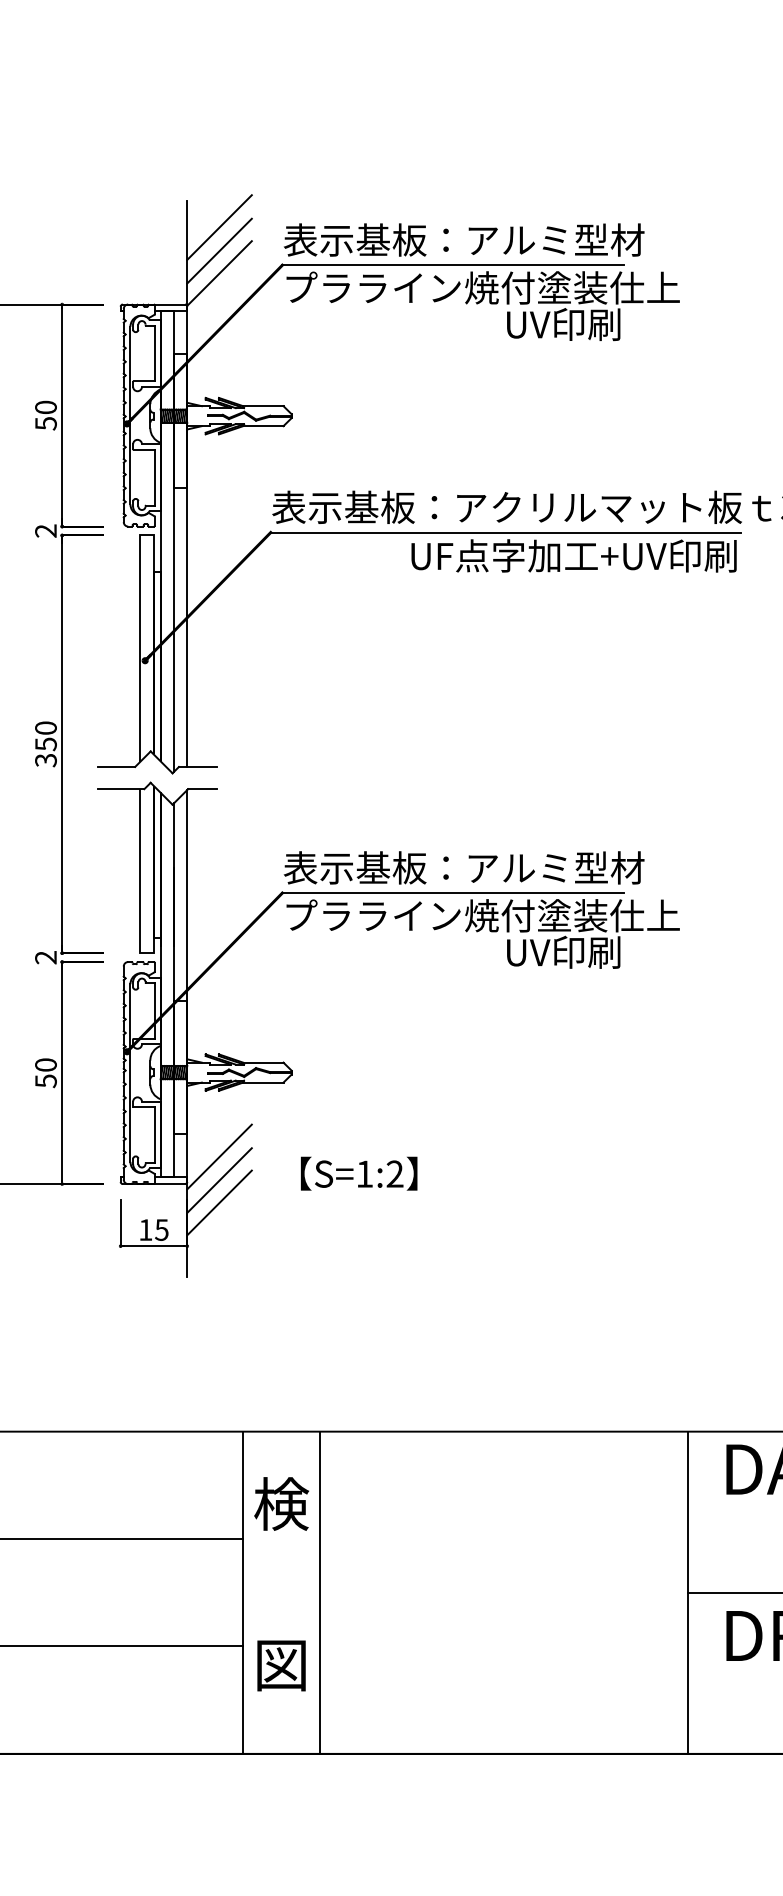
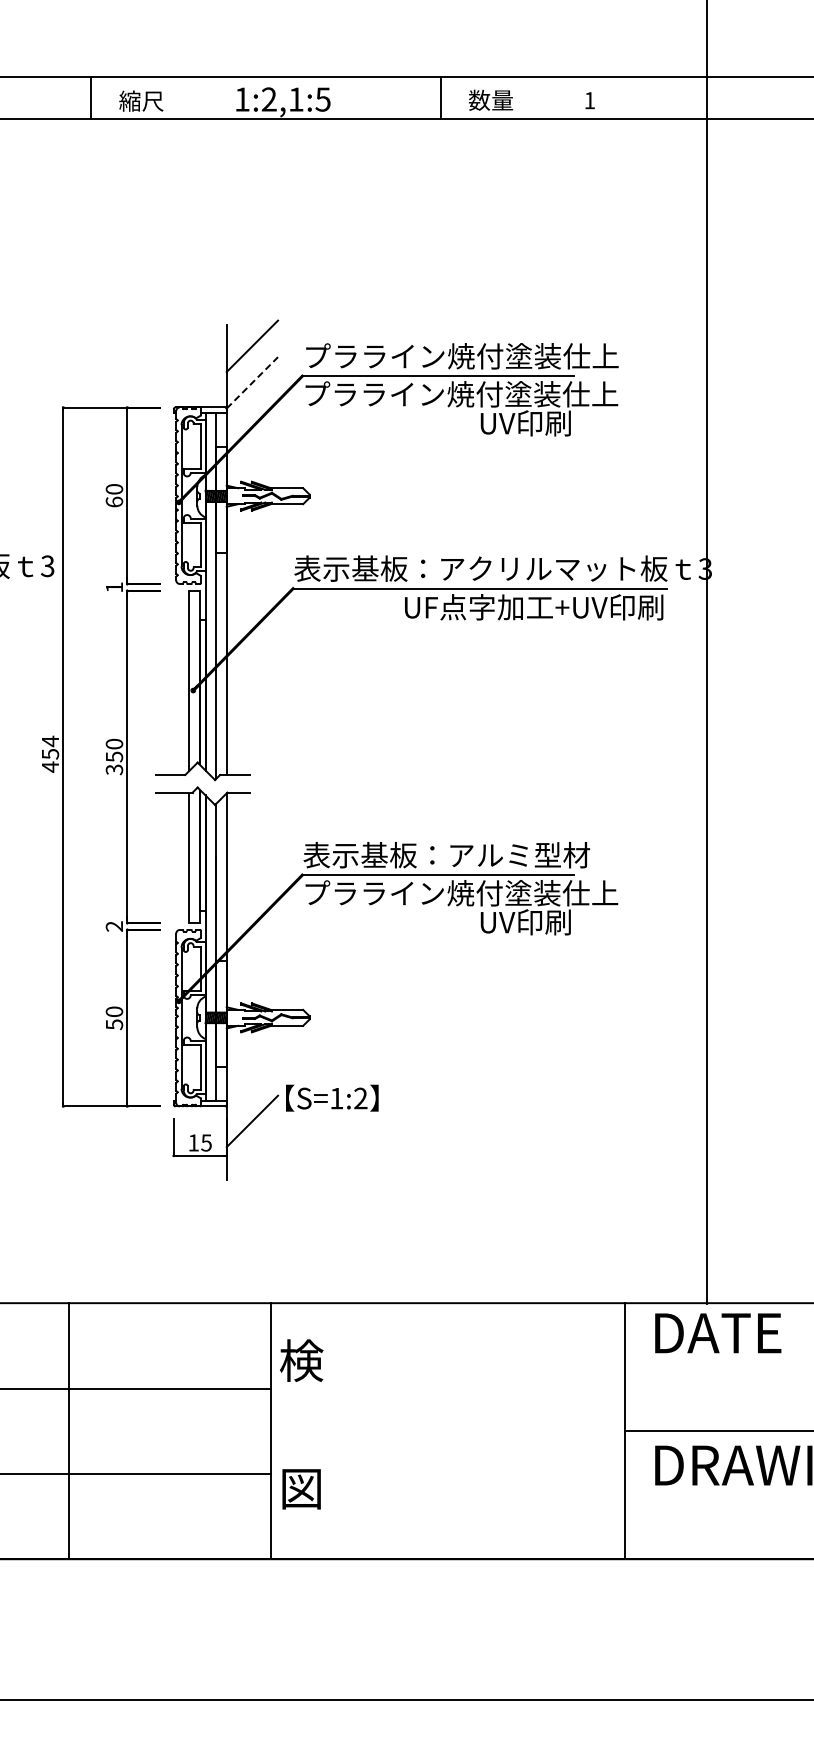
text: (481, 240) -> (460, 356), 表示基板：アルミ型材 -> プラライン焼付塗装仕上
line: (219, 250) -> (252, 364), removed
line: (219, 273) -> (252, 382), solid -> dashed
text: (46, 422) -> (114, 501), 50 -> 60
text: (44, 531) -> (113, 587), 2 -> 1
line: (219, 1156) -> (252, 1084), removed
text: (359, 1172) -> (332, 1097), moved
line: (219, 1180) -> (252, 1103), removed
line: (319, 1593) -> (331, 1431), removed

